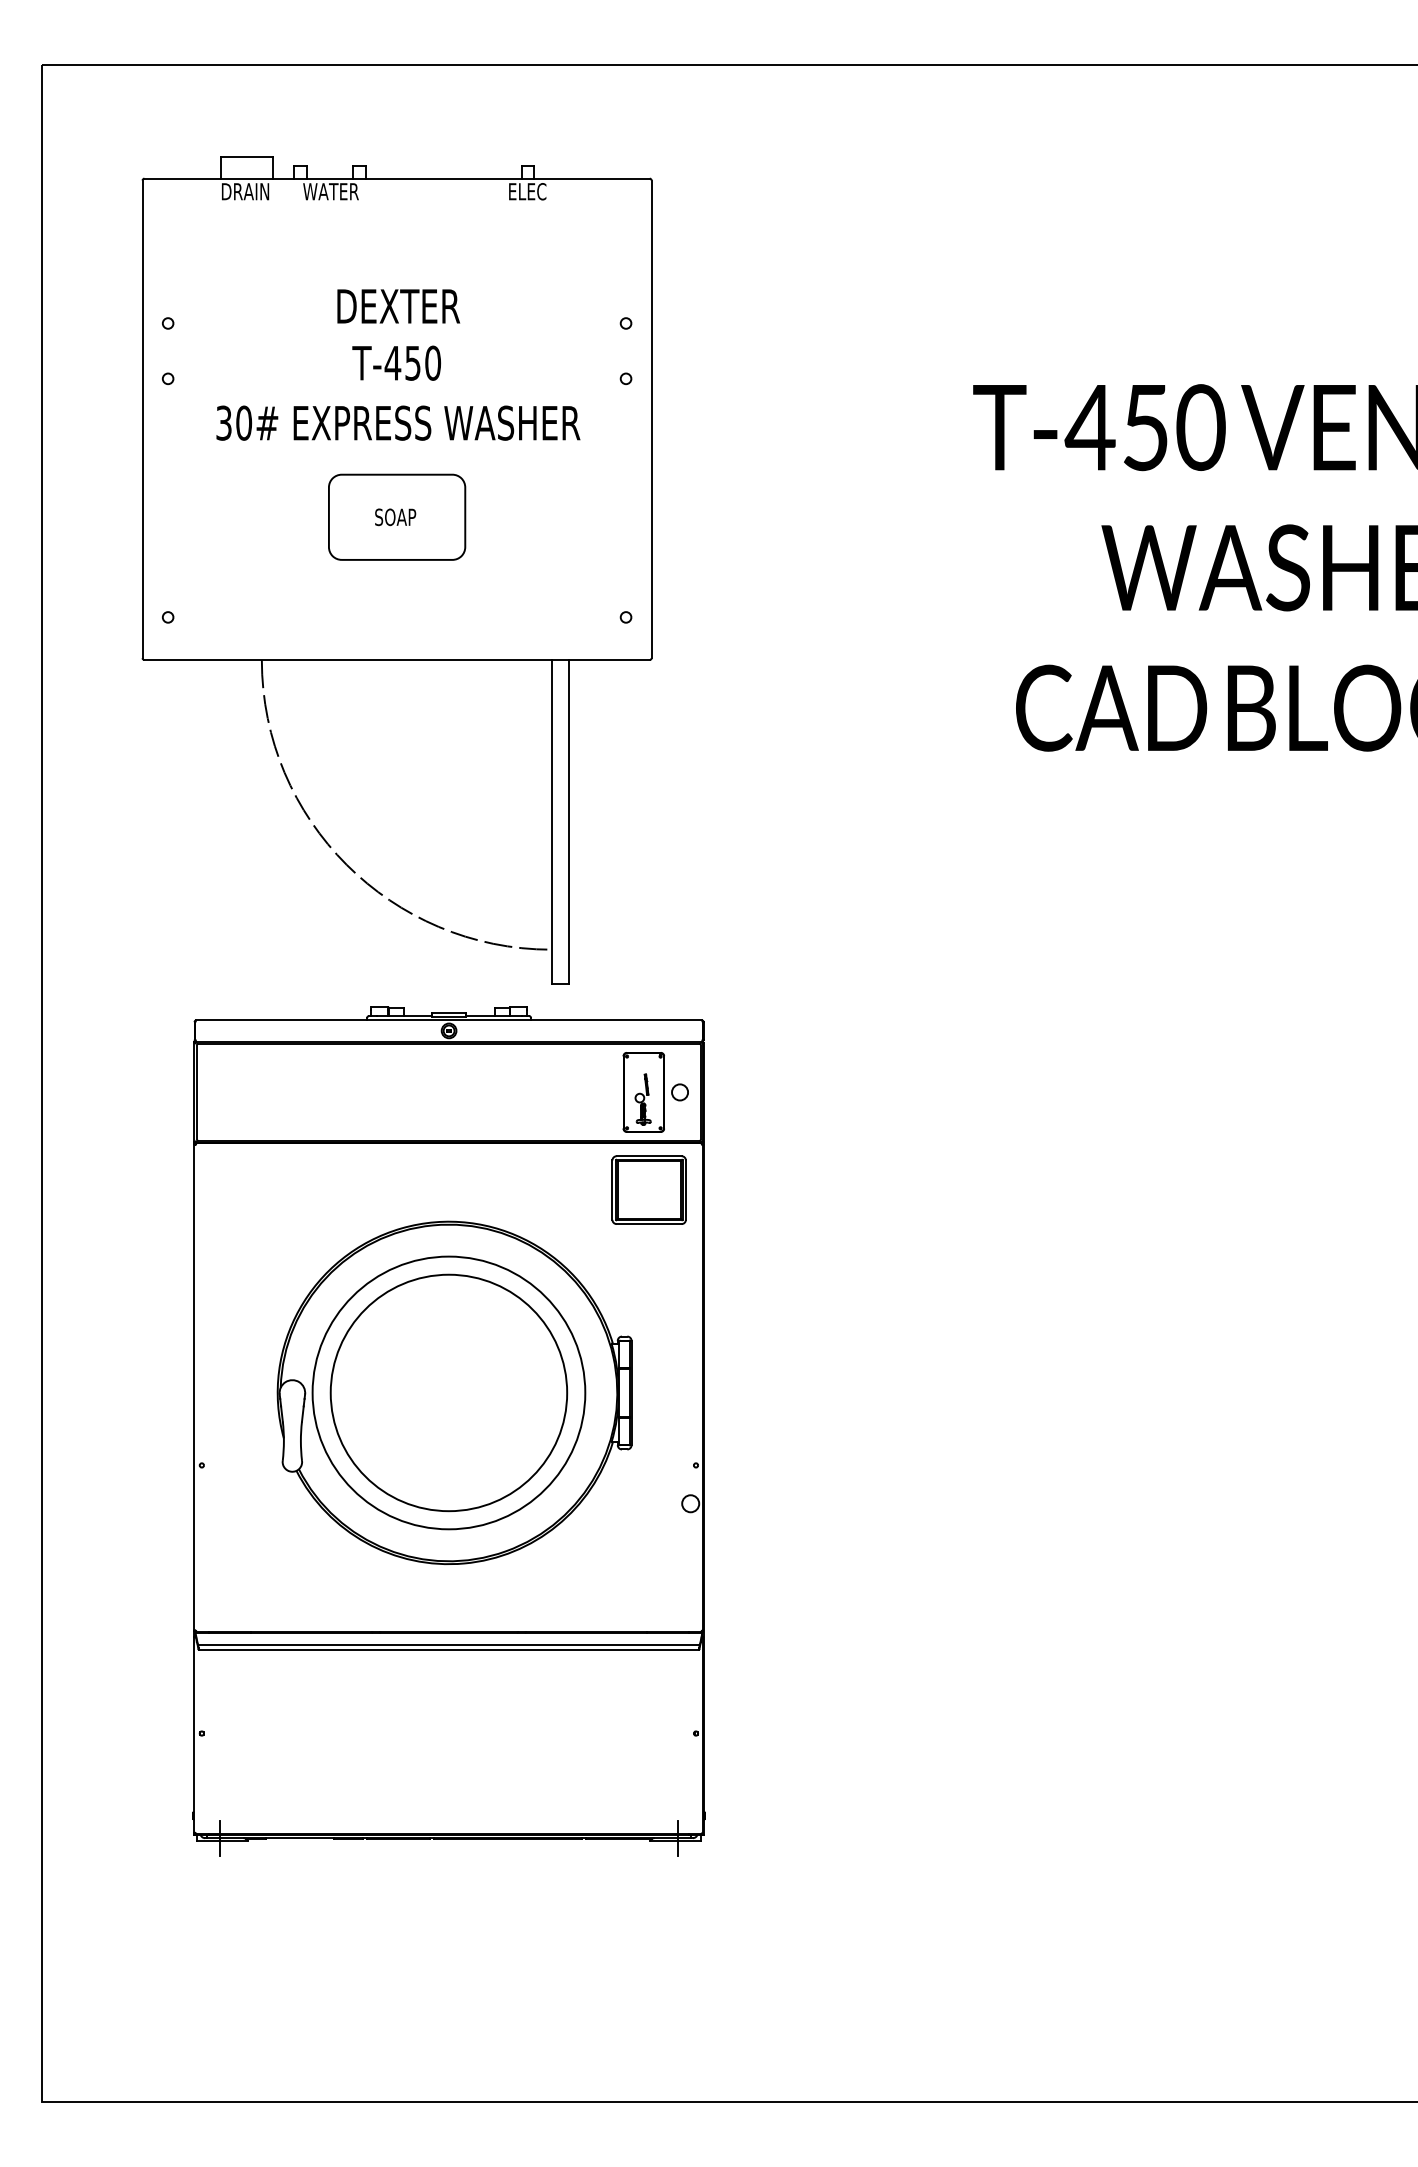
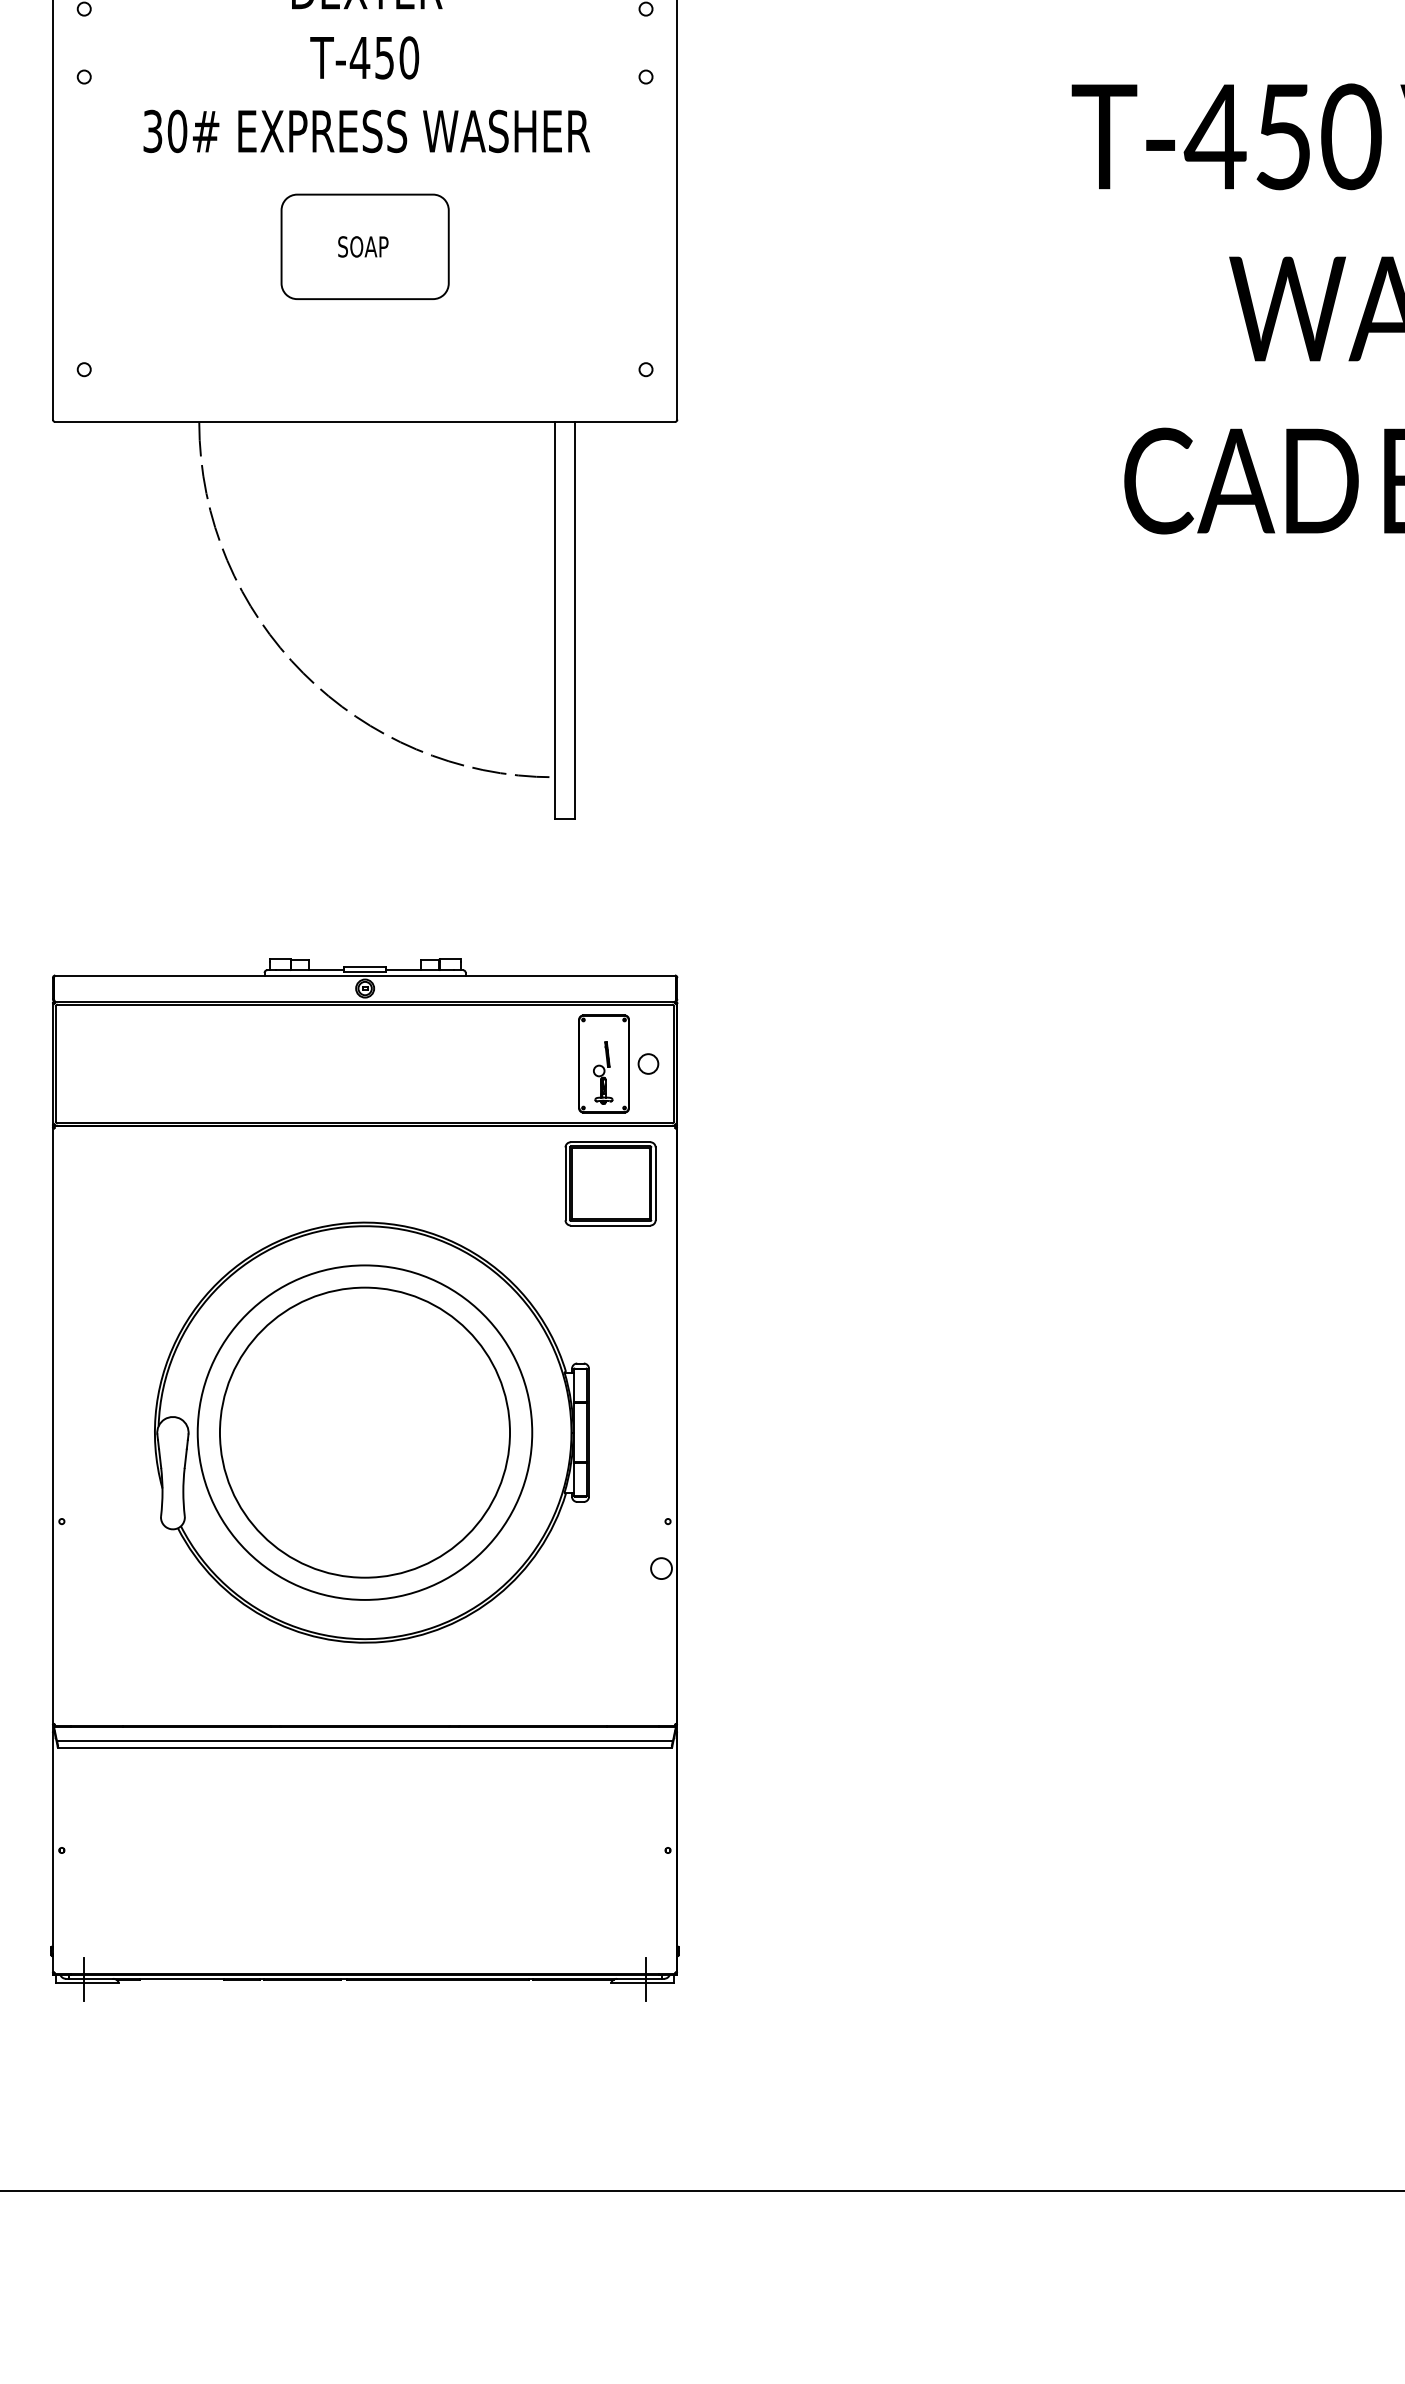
part: (448, 1431) -> (364, 1479), moved

